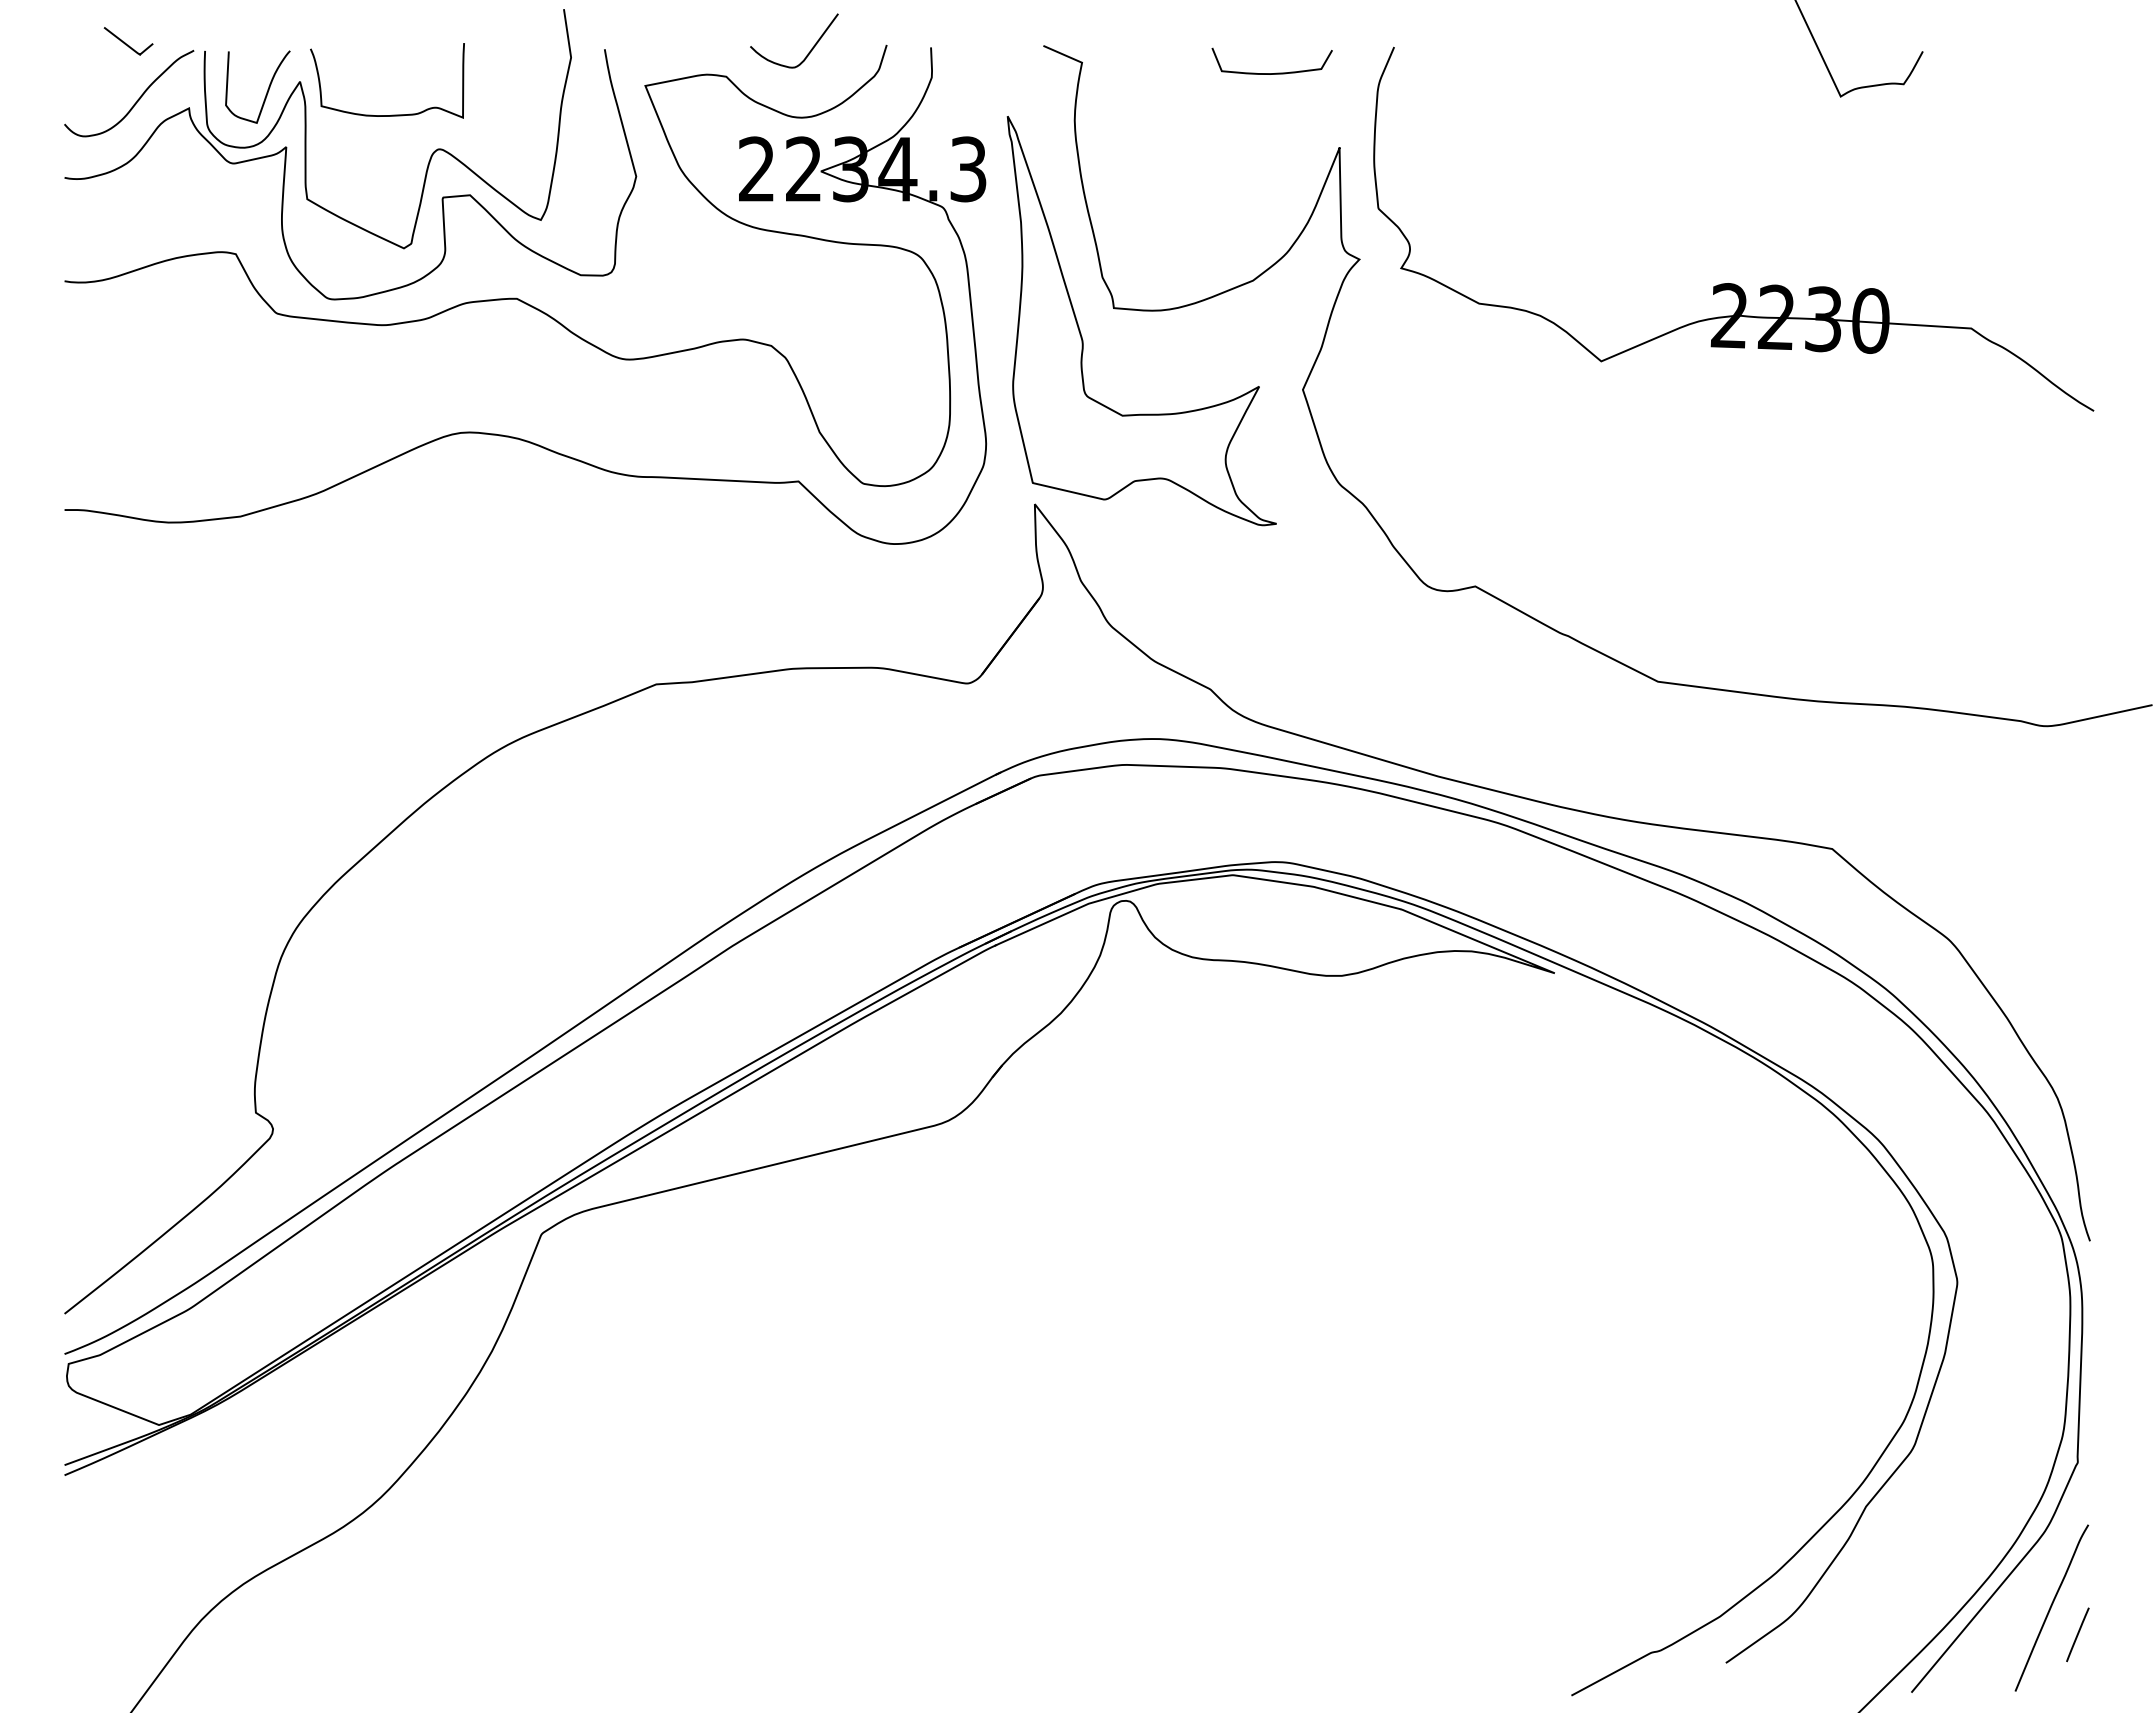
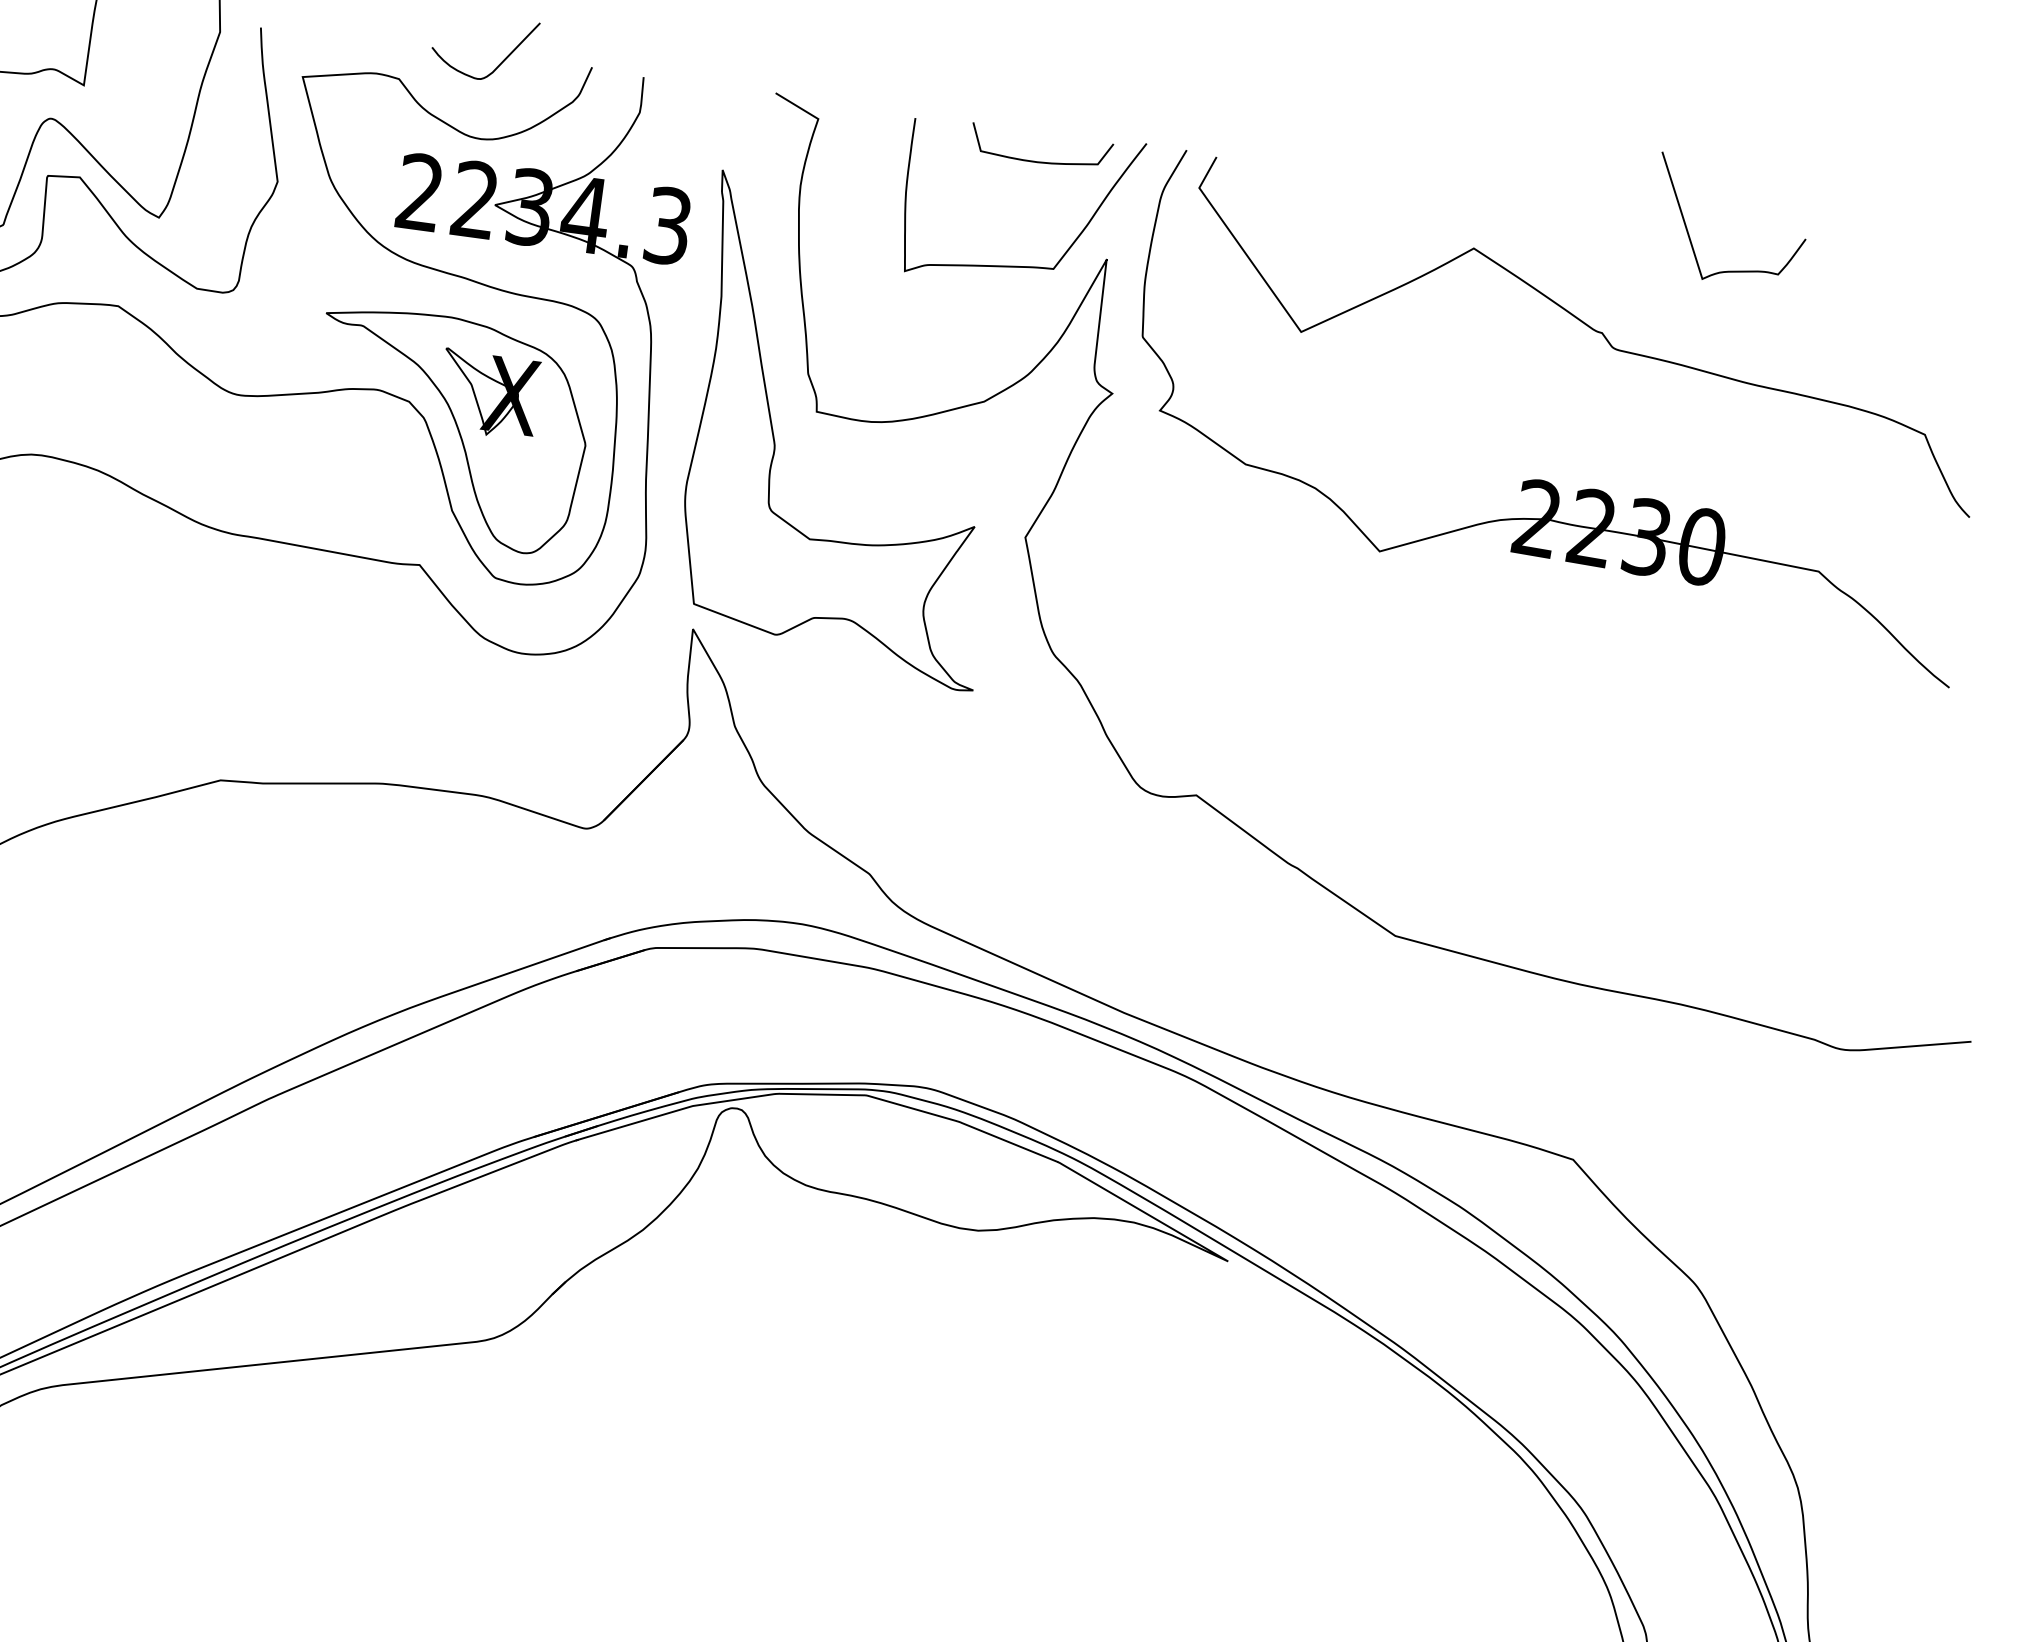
curve: (1753, 151) -> (1591, 329), added
curve: (1267, 162) -> (1019, 265), added
part: (813, 361) -> (456, 426), added

